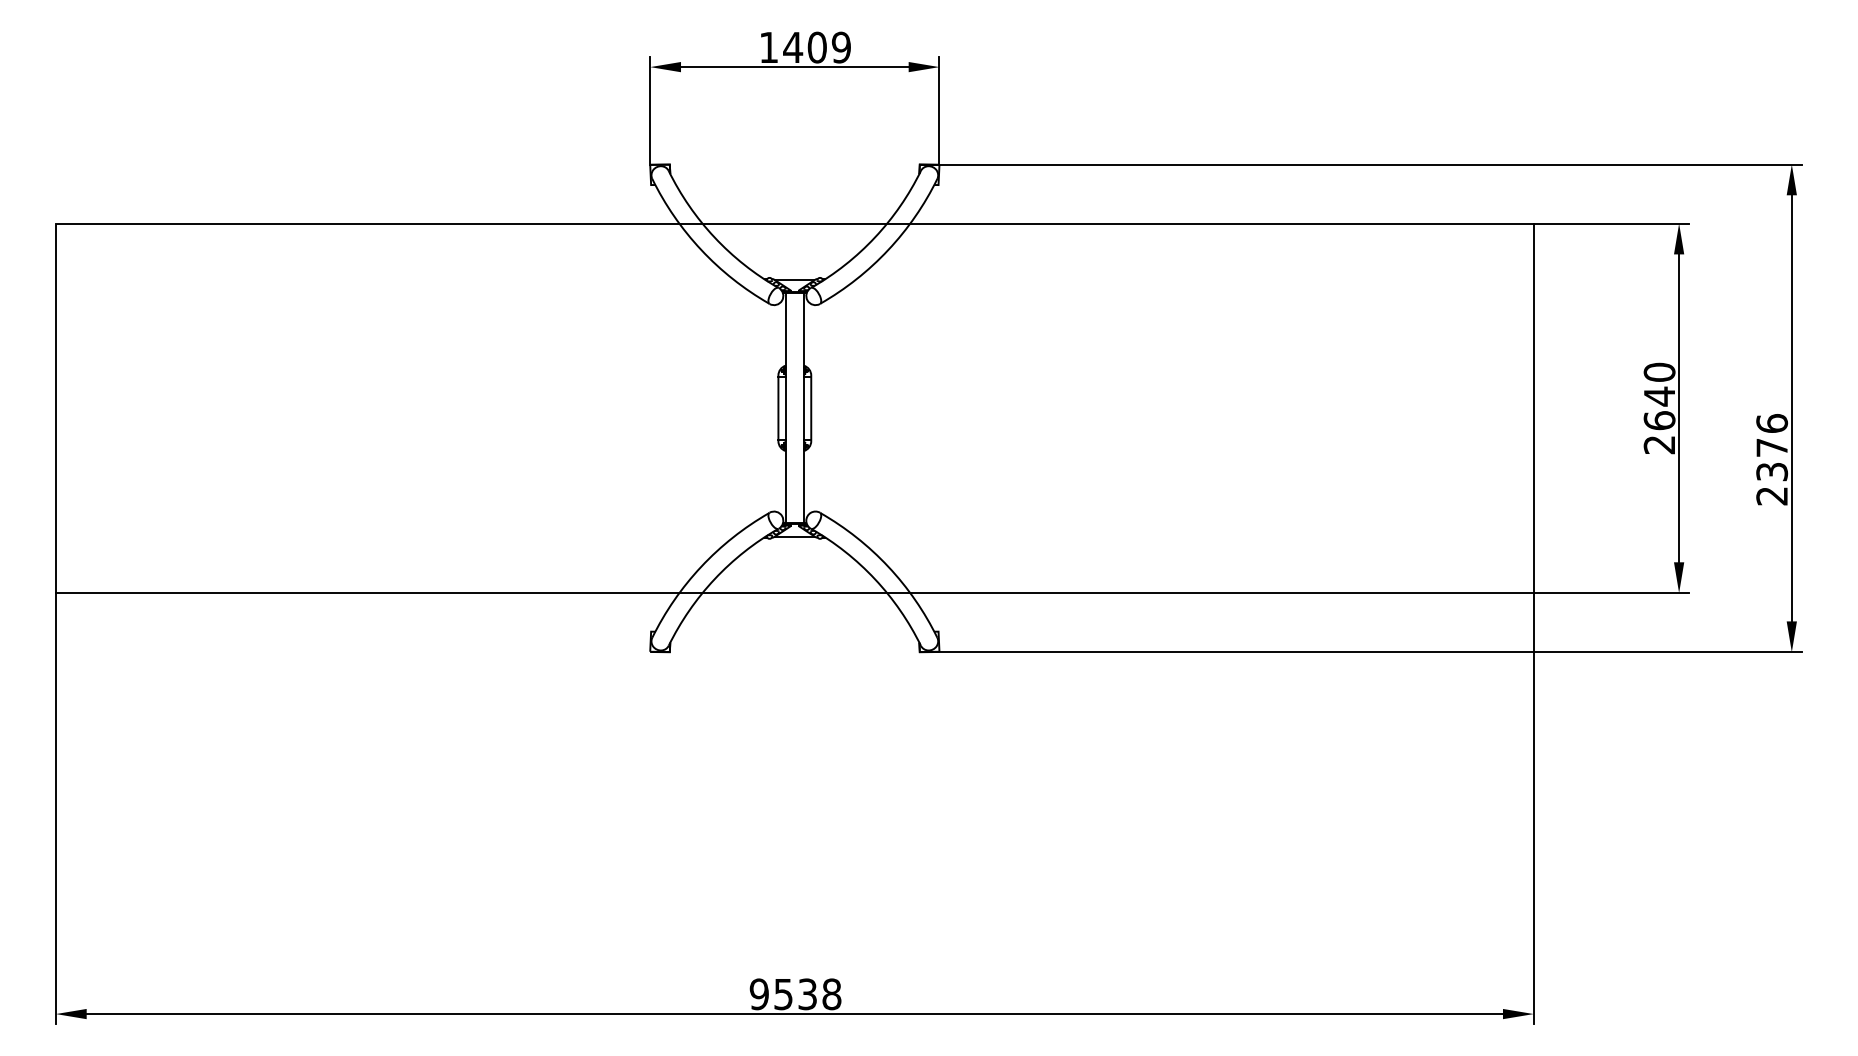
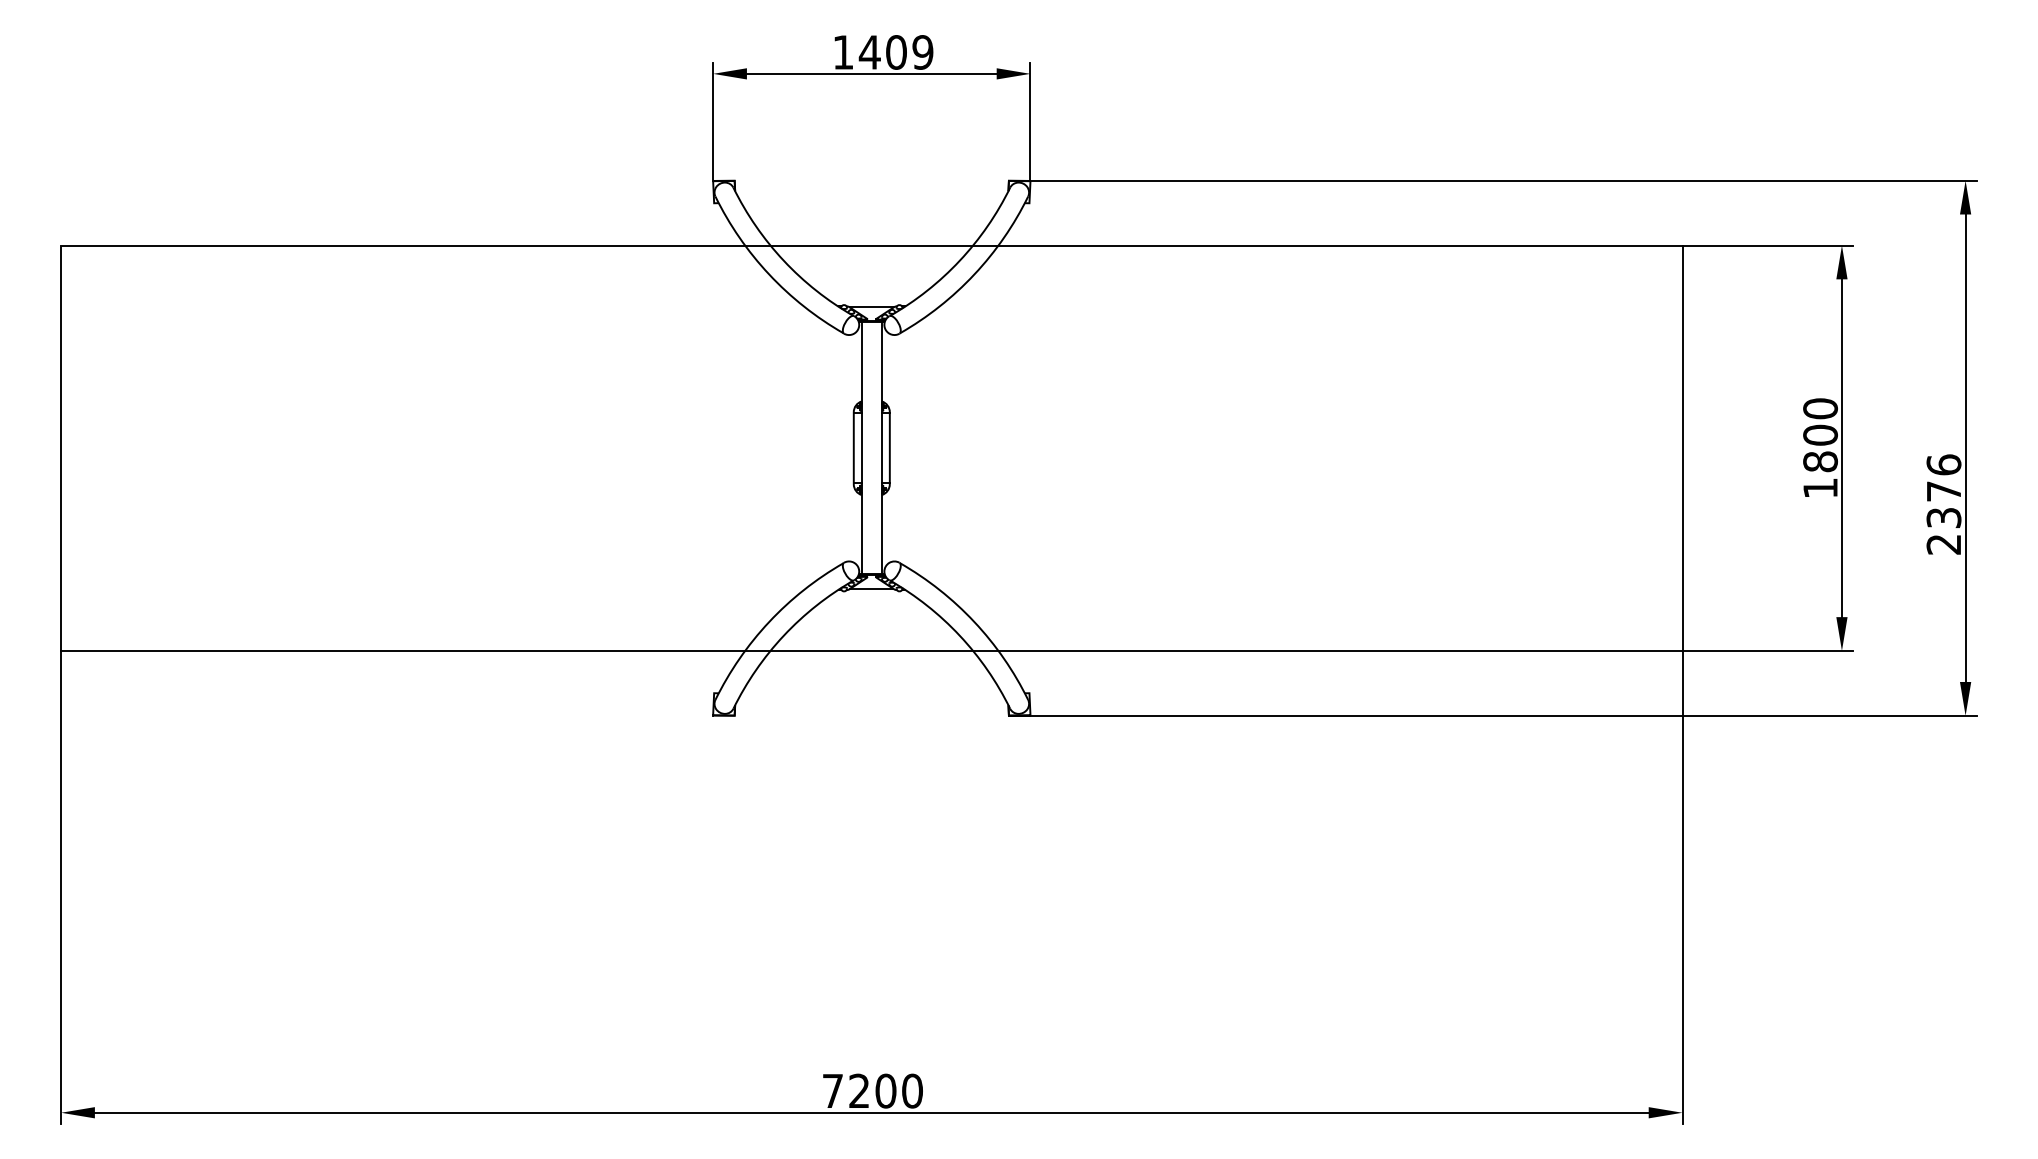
text: (1659, 420) -> (1820, 461), 2640 -> 1800
text: (795, 993) -> (872, 1090), 9538 -> 7200

